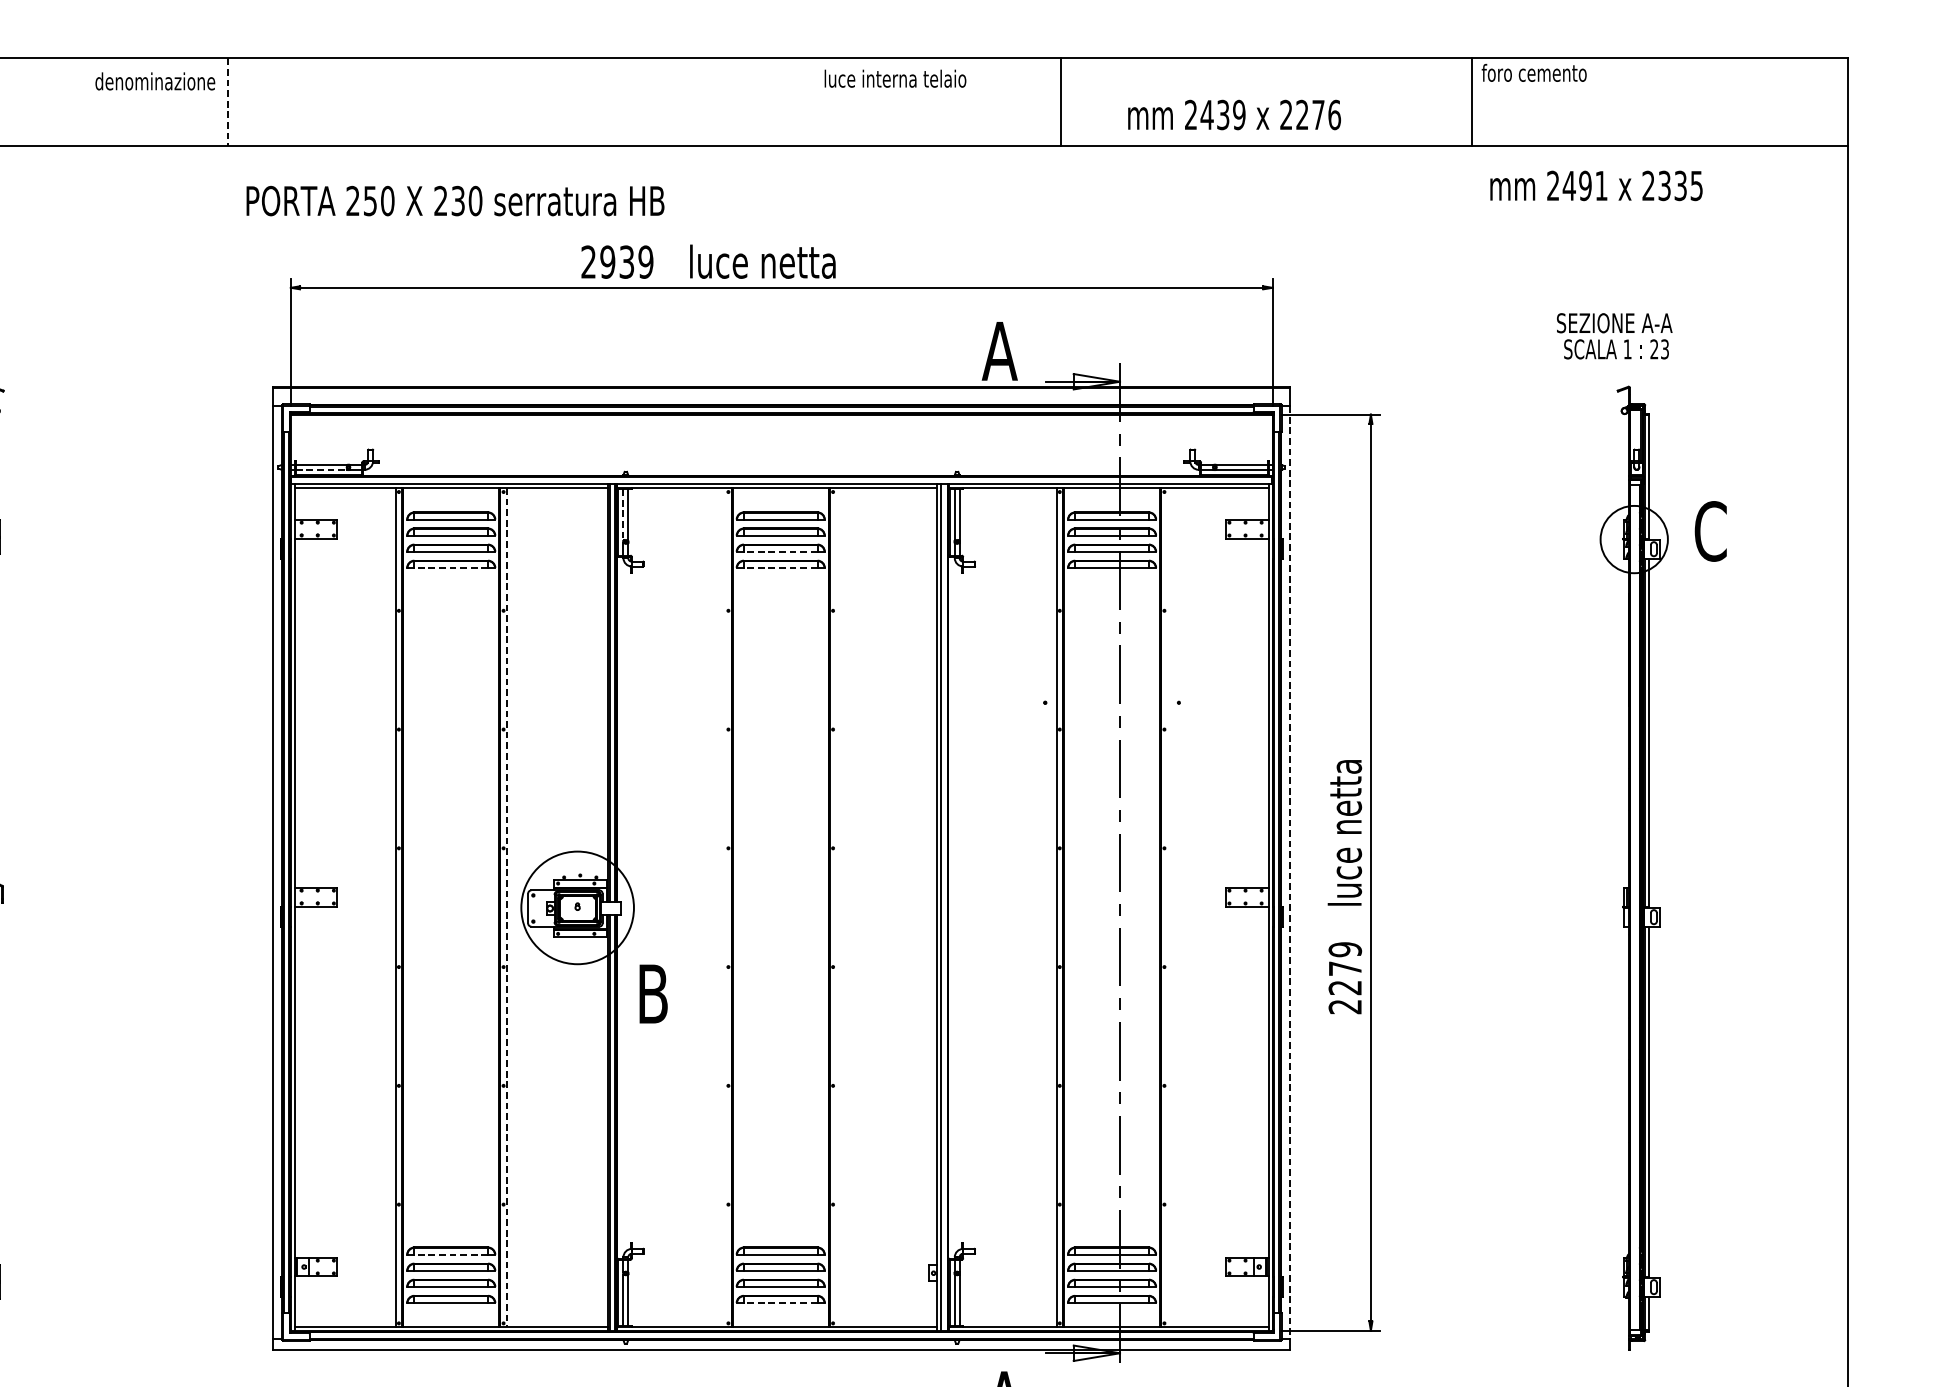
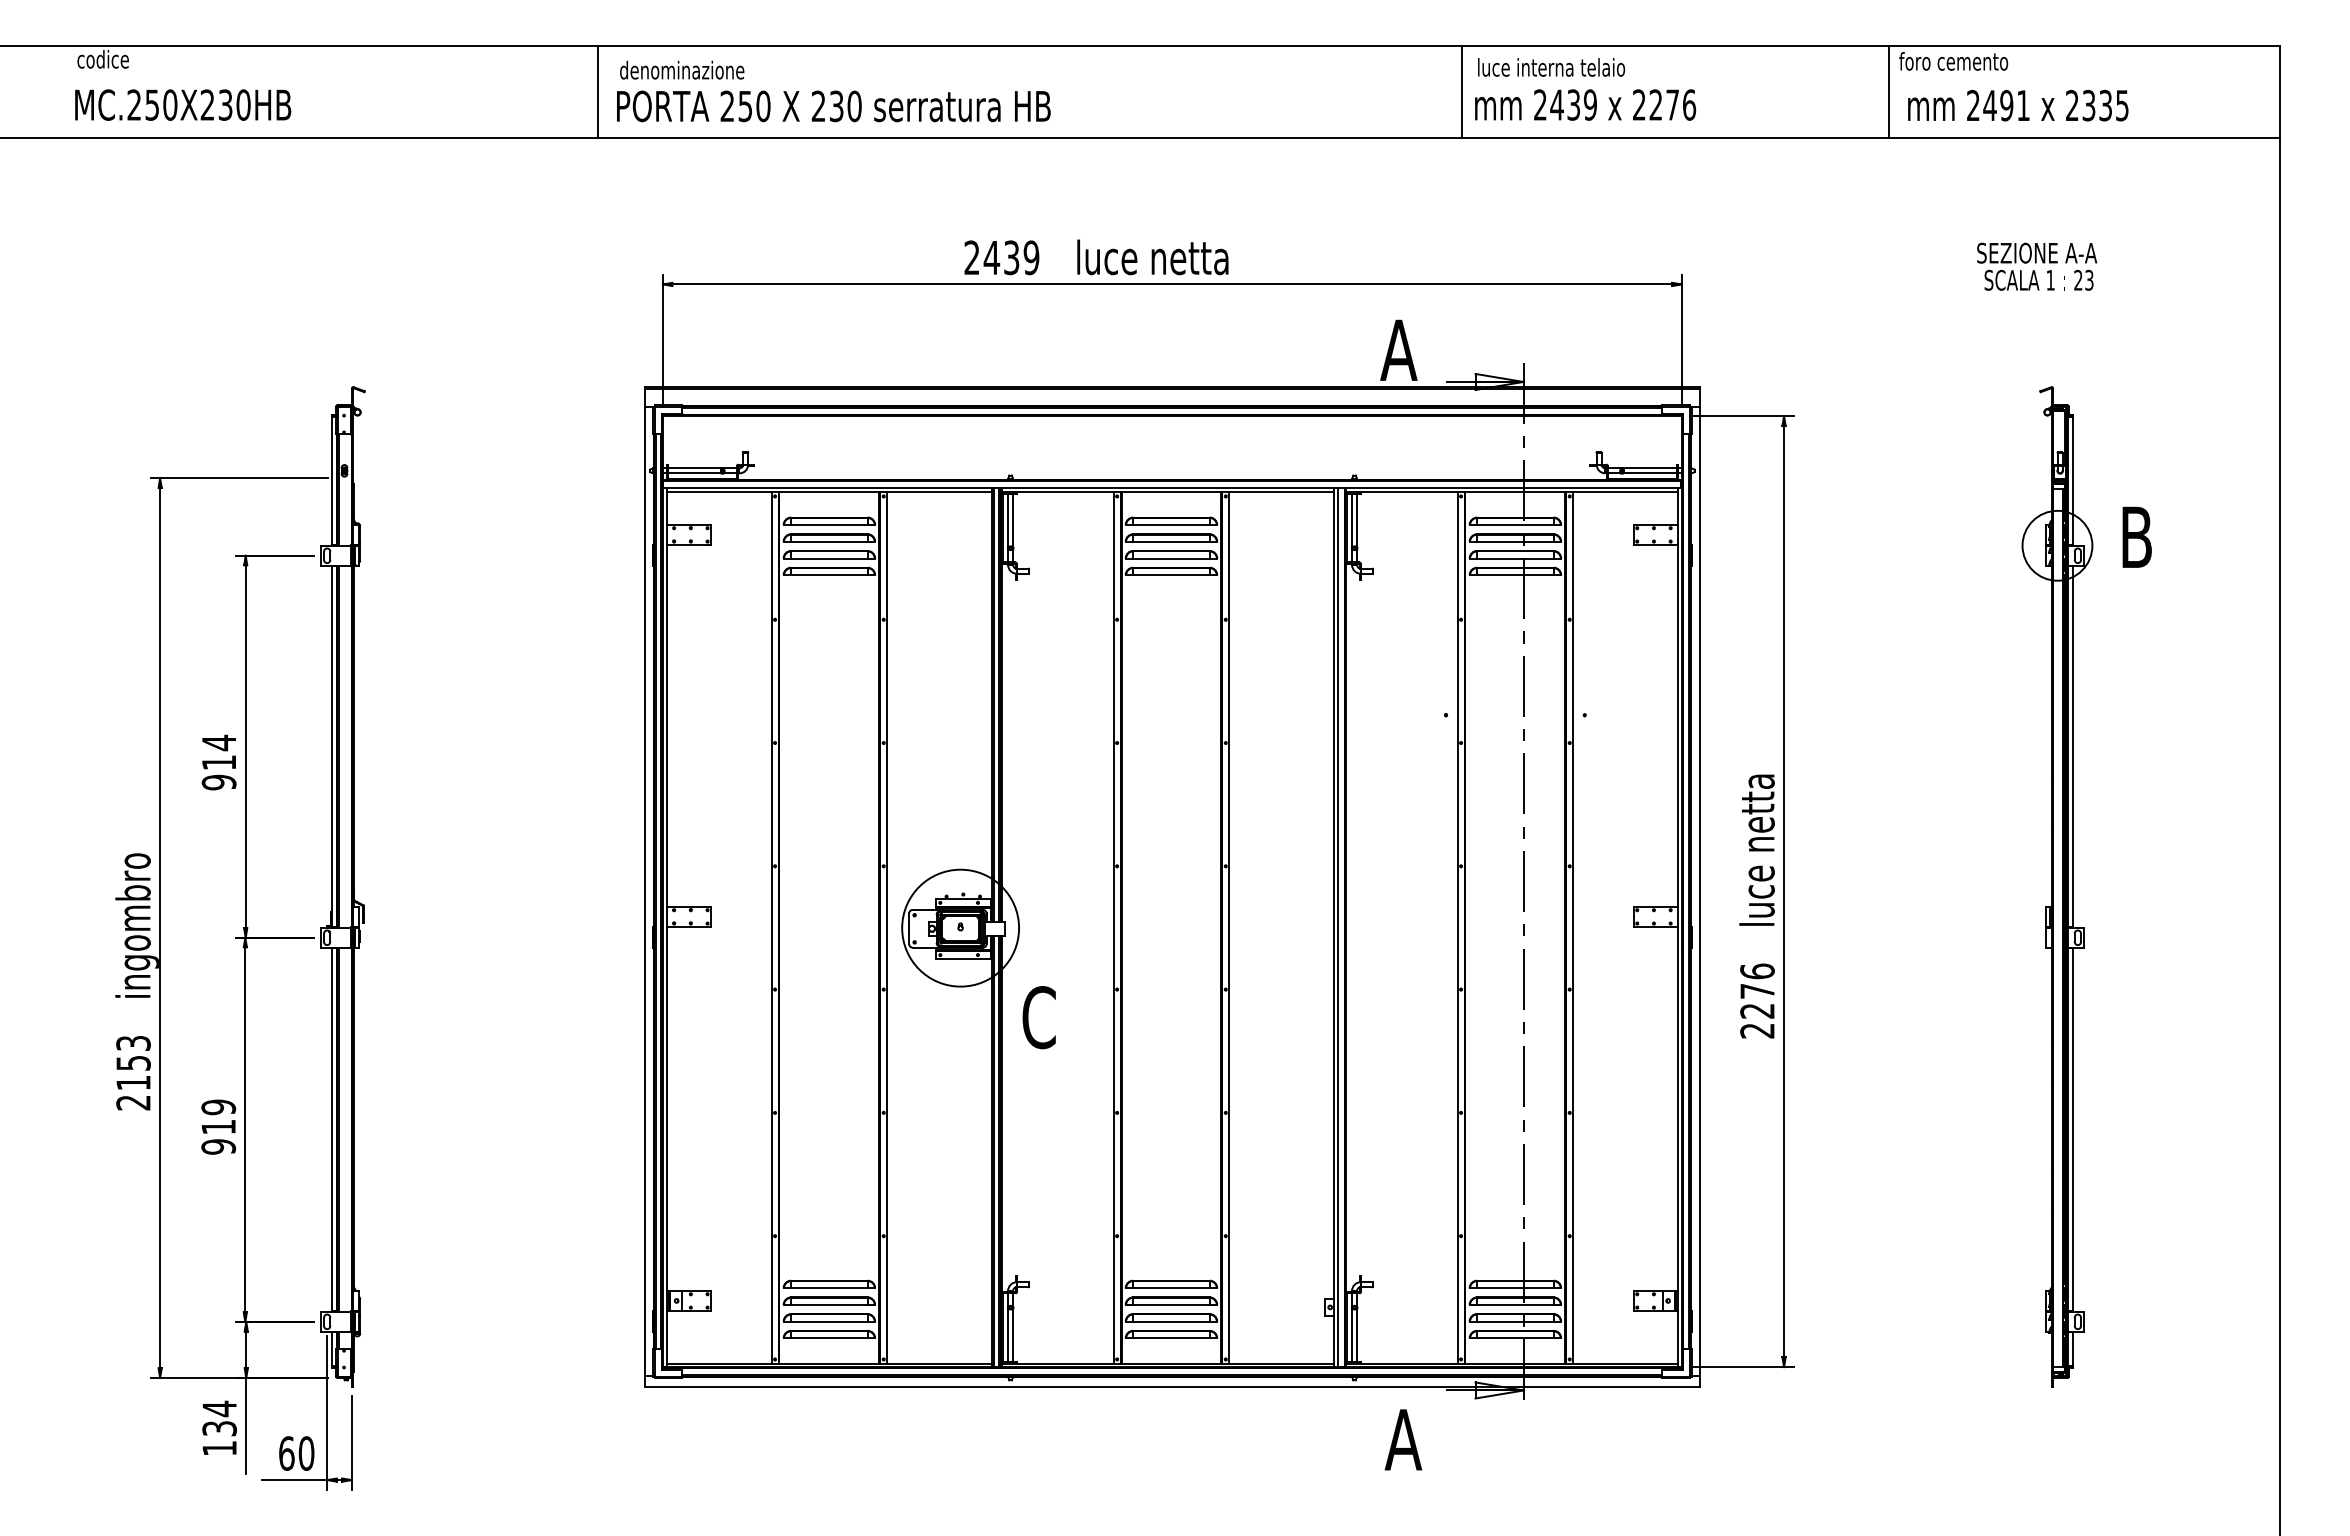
text: (895, 78) -> (1551, 67), moved
text: (155, 80) -> (682, 69), moved
line: (228, 101) -> (598, 91), dashed -> solid
text: (1234, 114) -> (1585, 104), moved
text: (1596, 185) -> (2018, 105), moved
text: (455, 201) -> (833, 106), moved
text: (607, 261) -> (991, 257), 2939 -> 2439
text: (1615, 336) -> (2037, 266), moved
line: (321, 469) -> (694, 473), dashed -> solid
line: (623, 515) -> (1008, 520), dashed -> solid
text: (1710, 530) -> (2136, 536), C -> B
line: (779, 551) -> (1170, 558), dashed -> solid
line: (450, 568) -> (828, 575), dashed -> solid
line: (779, 568) -> (1170, 575), dashed -> solid
line: (1290, 873) -> (1700, 892), dashed -> solid
line: (507, 907) -> (887, 927), dashed -> solid
line: (724, 907) -> (1113, 927), added
line: (836, 907) -> (1229, 927), added
line: (1168, 907) -> (1573, 927), added
text: (1345, 949) -> (1757, 971), 2279 -> 2276
text: (652, 993) -> (1038, 1017), B -> C
line: (450, 1255) -> (828, 1288), dashed -> solid
line: (779, 1303) -> (1170, 1338), dashed -> solid

